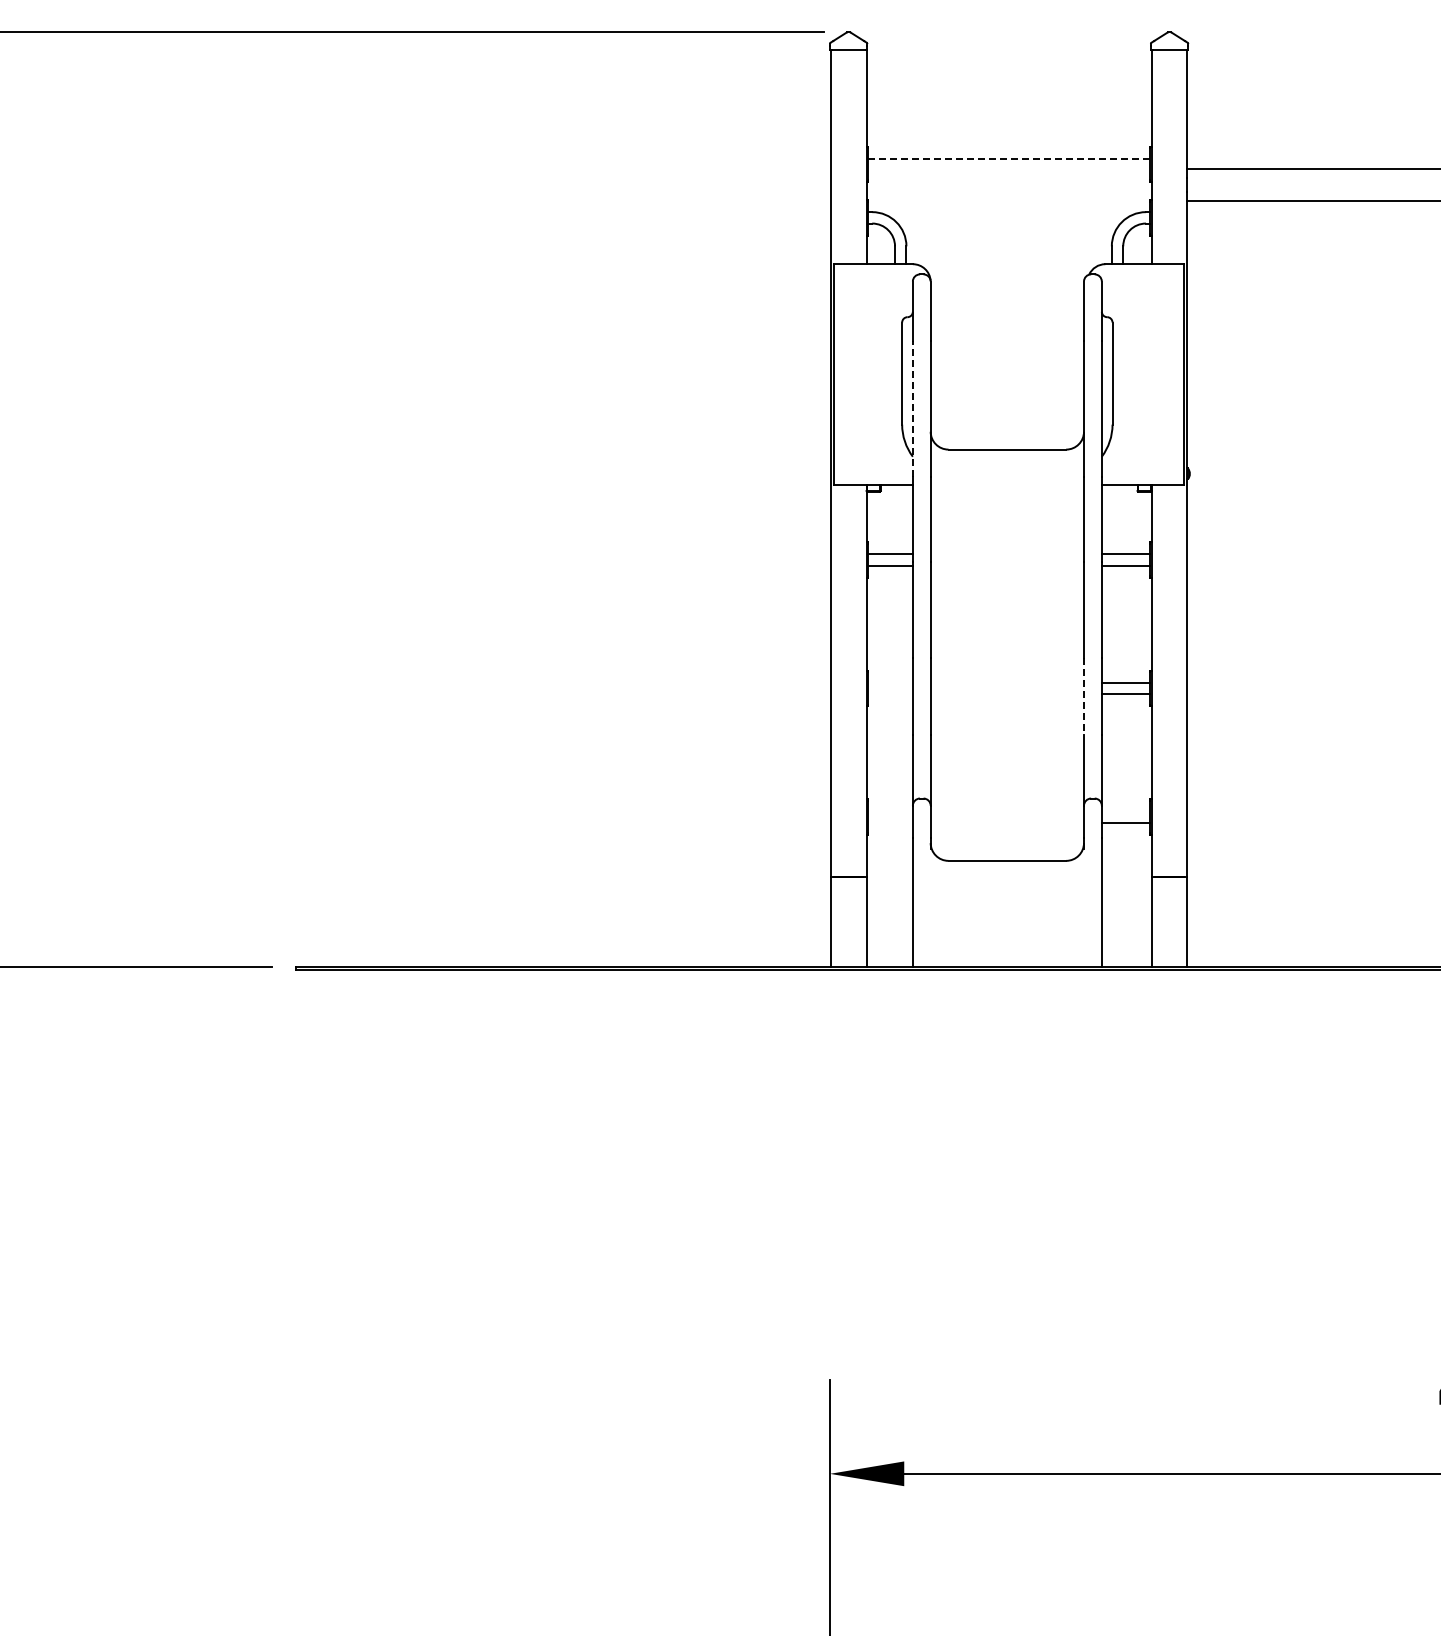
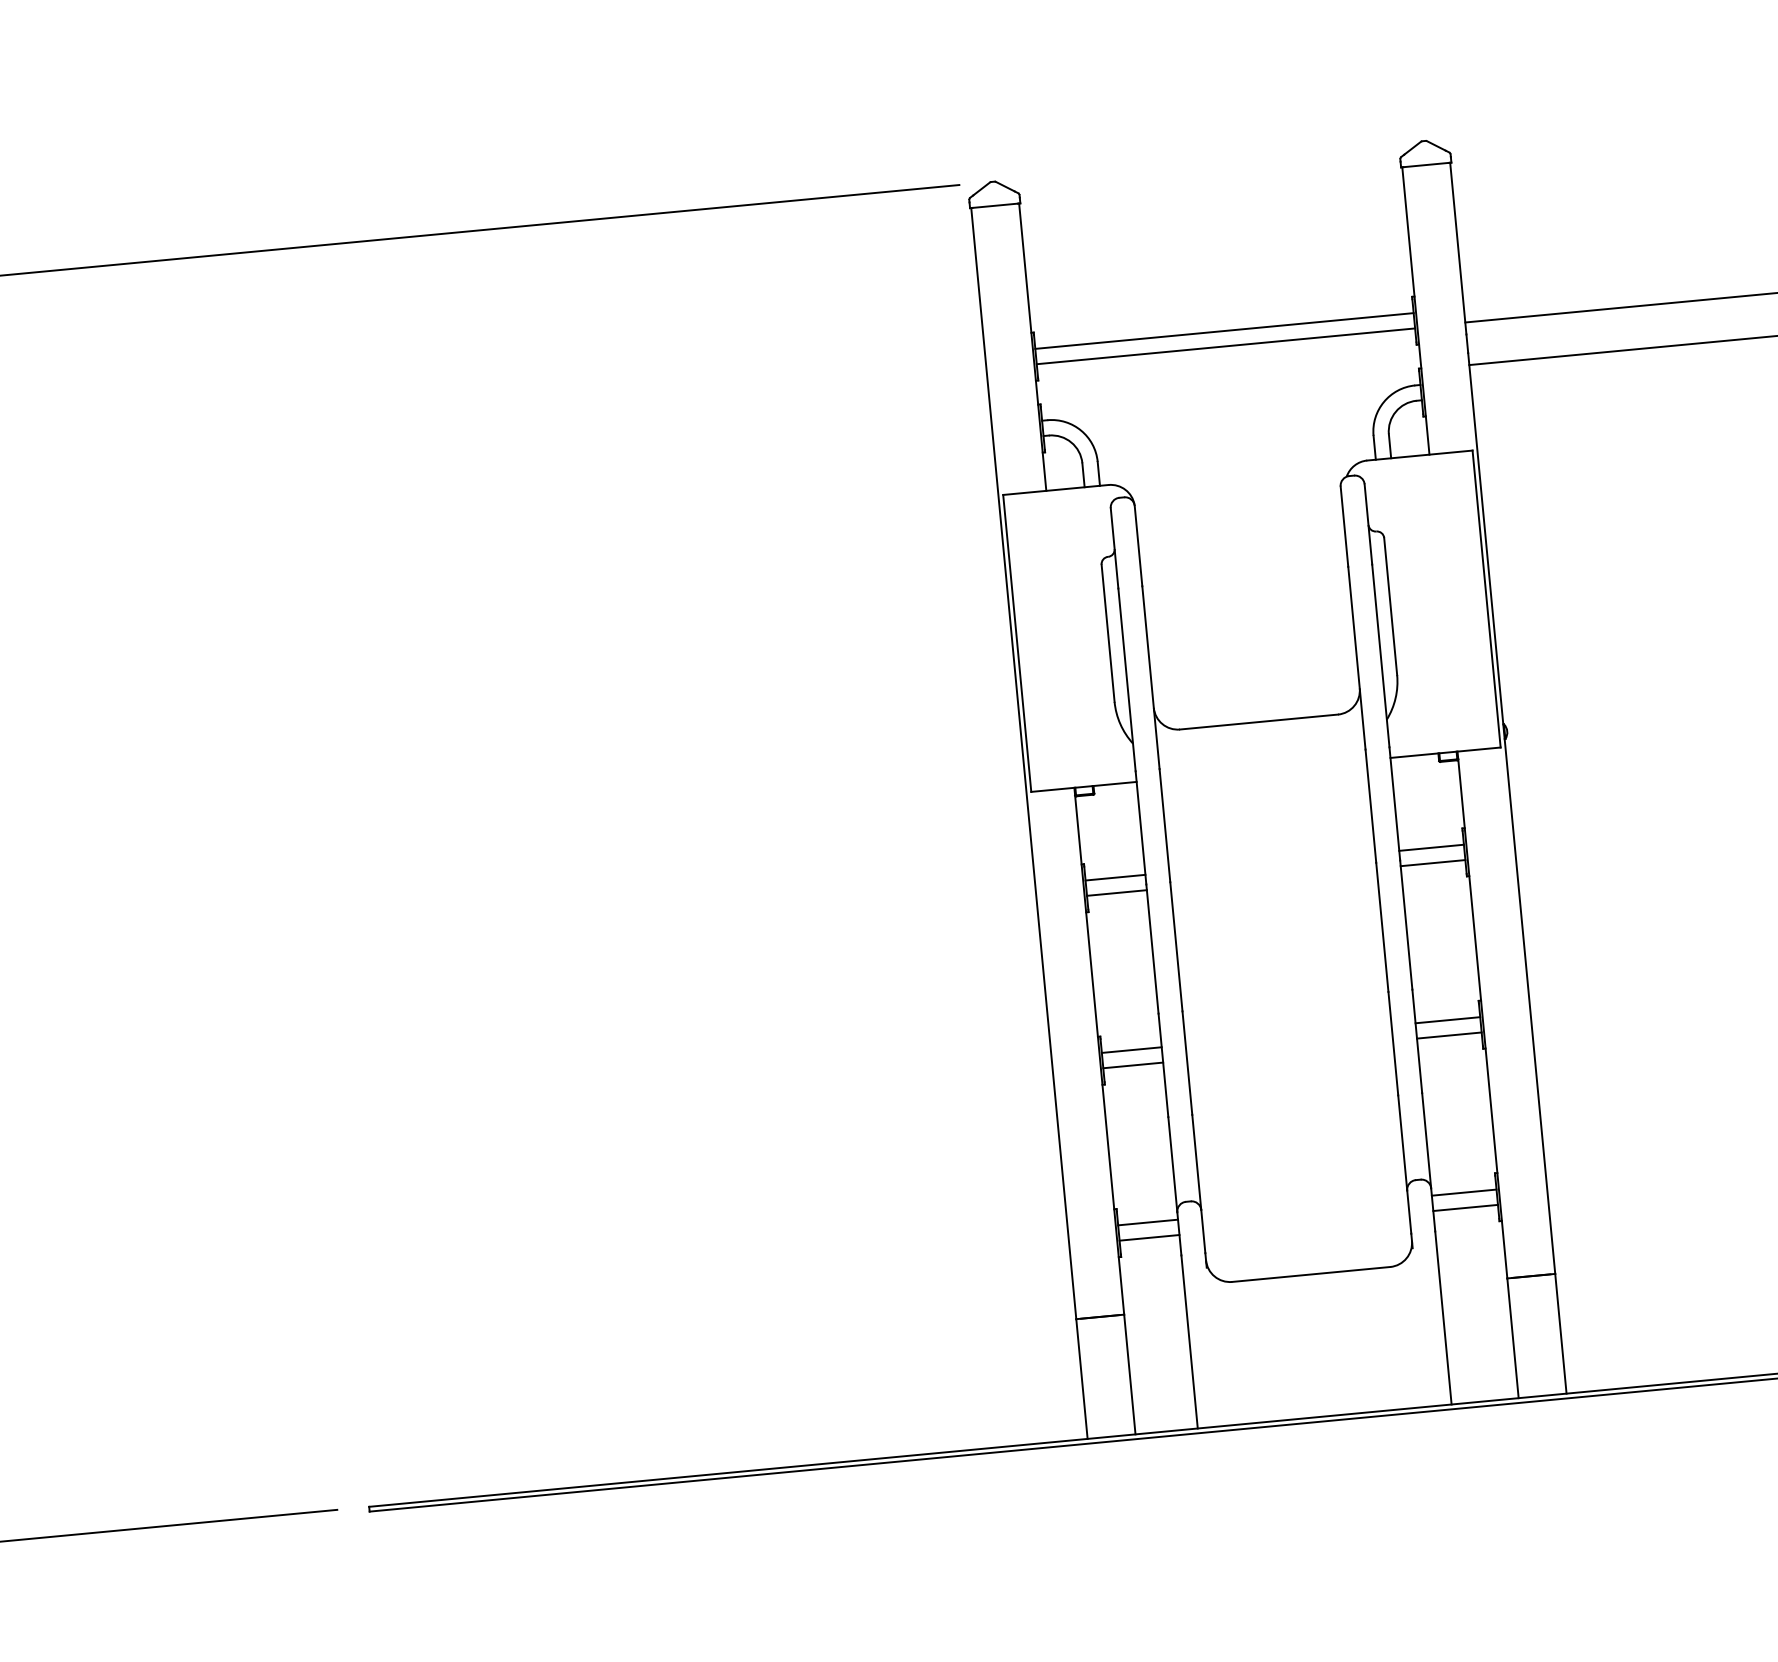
line: (1009, 158) -> (1224, 330), dashed -> solid
line: (1008, 170) -> (1225, 346), added
line: (912, 408) -> (1126, 678), dashed -> solid
line: (890, 682) -> (1131, 1049), added
line: (890, 694) -> (1133, 1065), added
line: (1084, 696) -> (1394, 1043), dashed -> solid
line: (890, 811) -> (1148, 1222), added
line: (1125, 811) -> (1463, 1193), added
line: (890, 822) -> (1149, 1237), added

